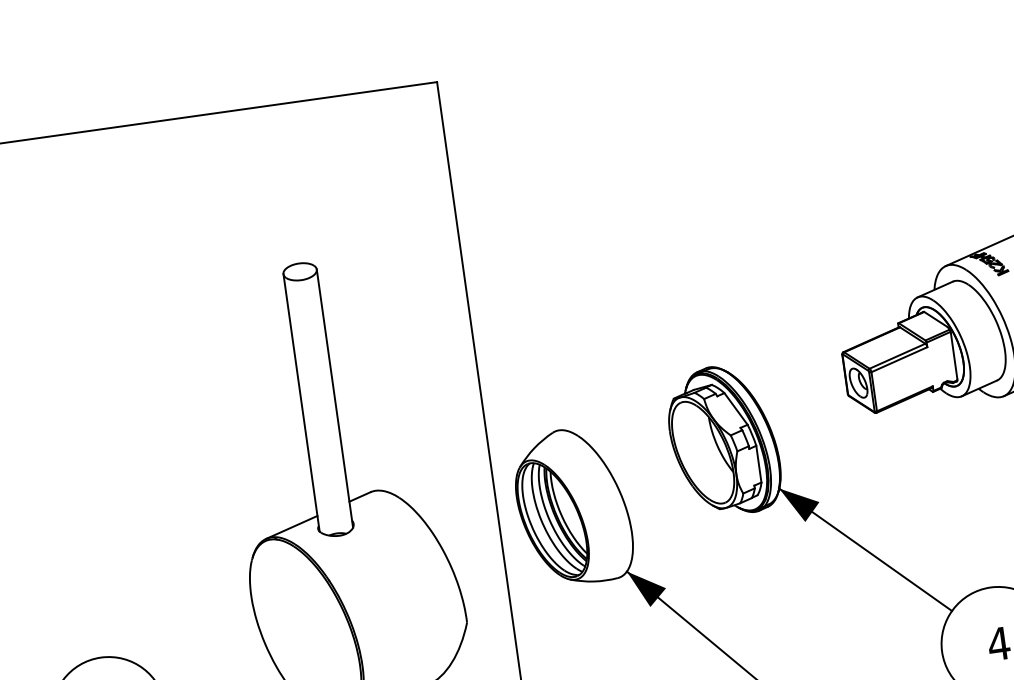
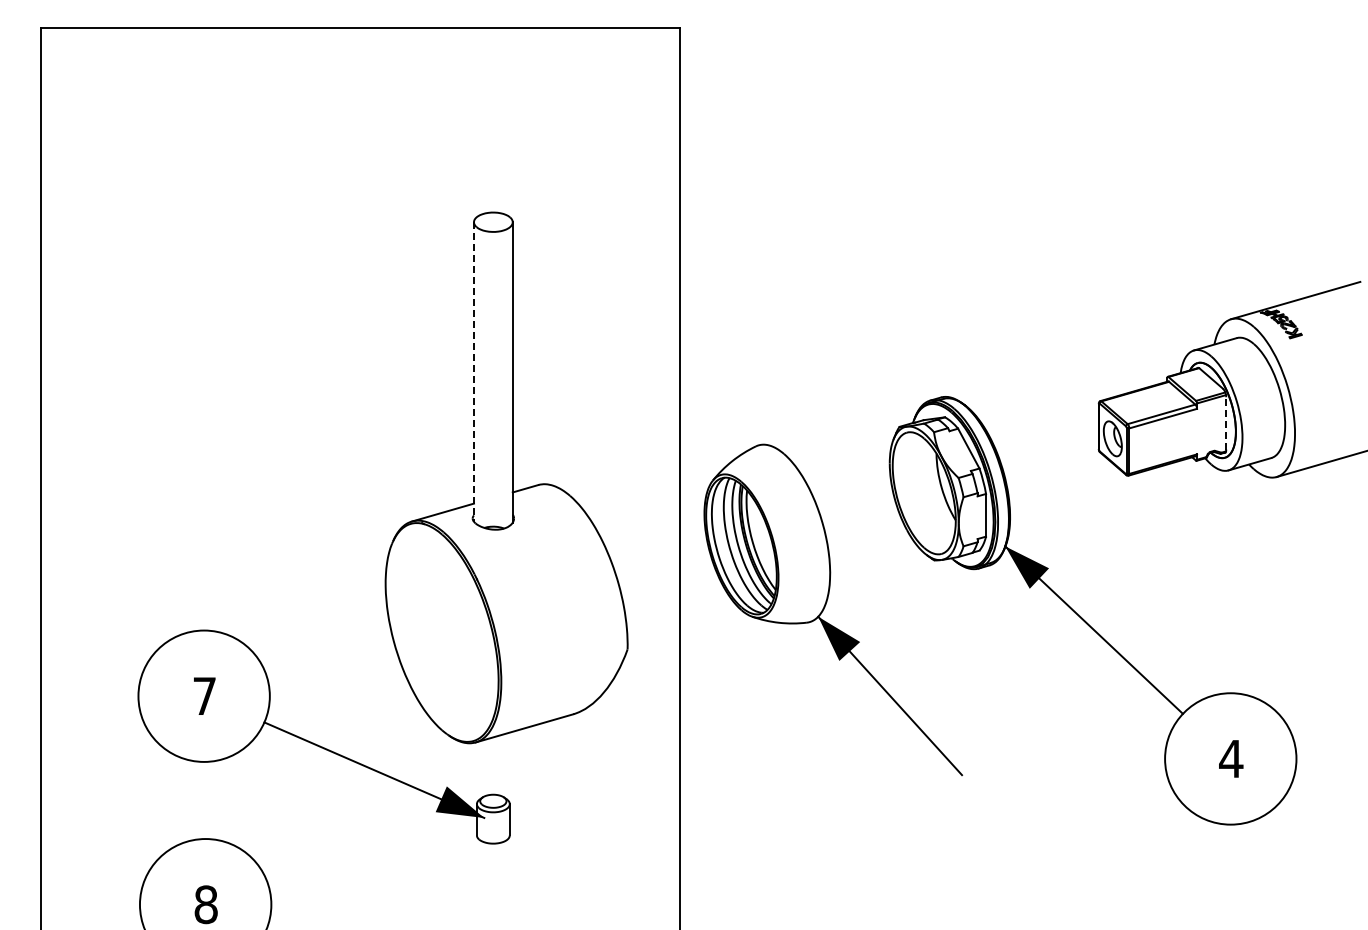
line: (954, 355) -> (1226, 422), solid -> dashed
line: (301, 402) -> (474, 371), solid -> dashed

